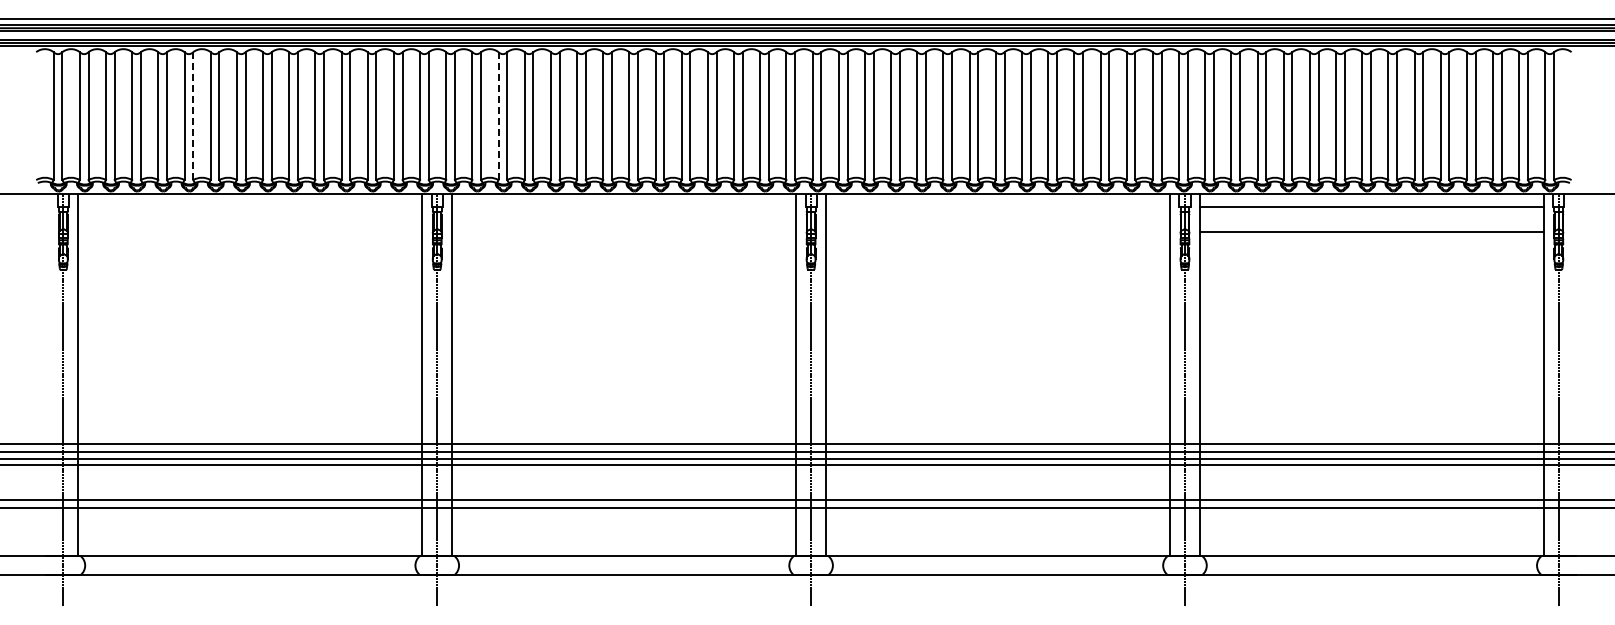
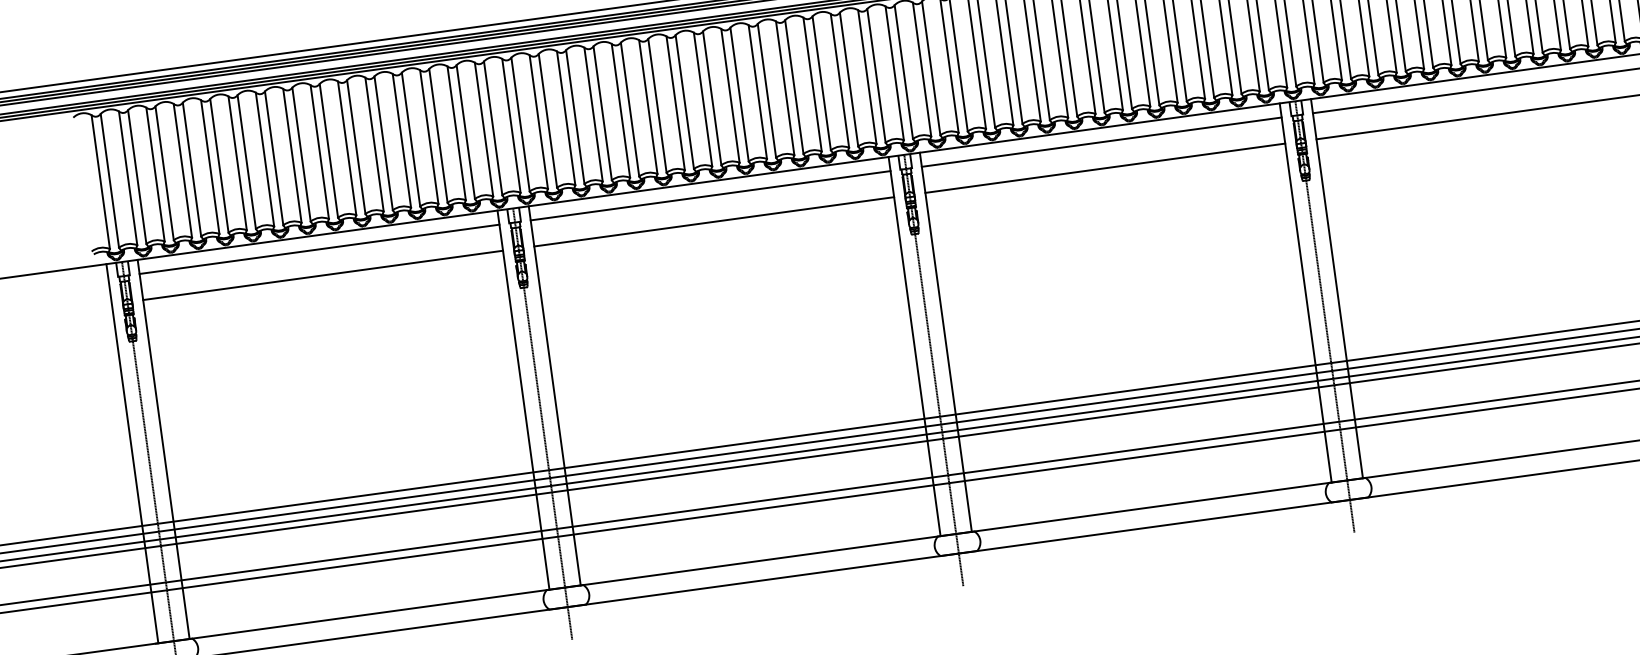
line: (193, 116) -> (247, 162), dashed -> solid
line: (498, 116) -> (566, 118), dashed -> solid
line: (250, 207) -> (319, 249), added
line: (624, 207) -> (711, 195), added
line: (998, 207) -> (1102, 142), added
line: (250, 232) -> (323, 275), added
line: (624, 232) -> (714, 222), added
line: (998, 232) -> (1105, 168), added
line: (48, 374) -> (132, 453), added

